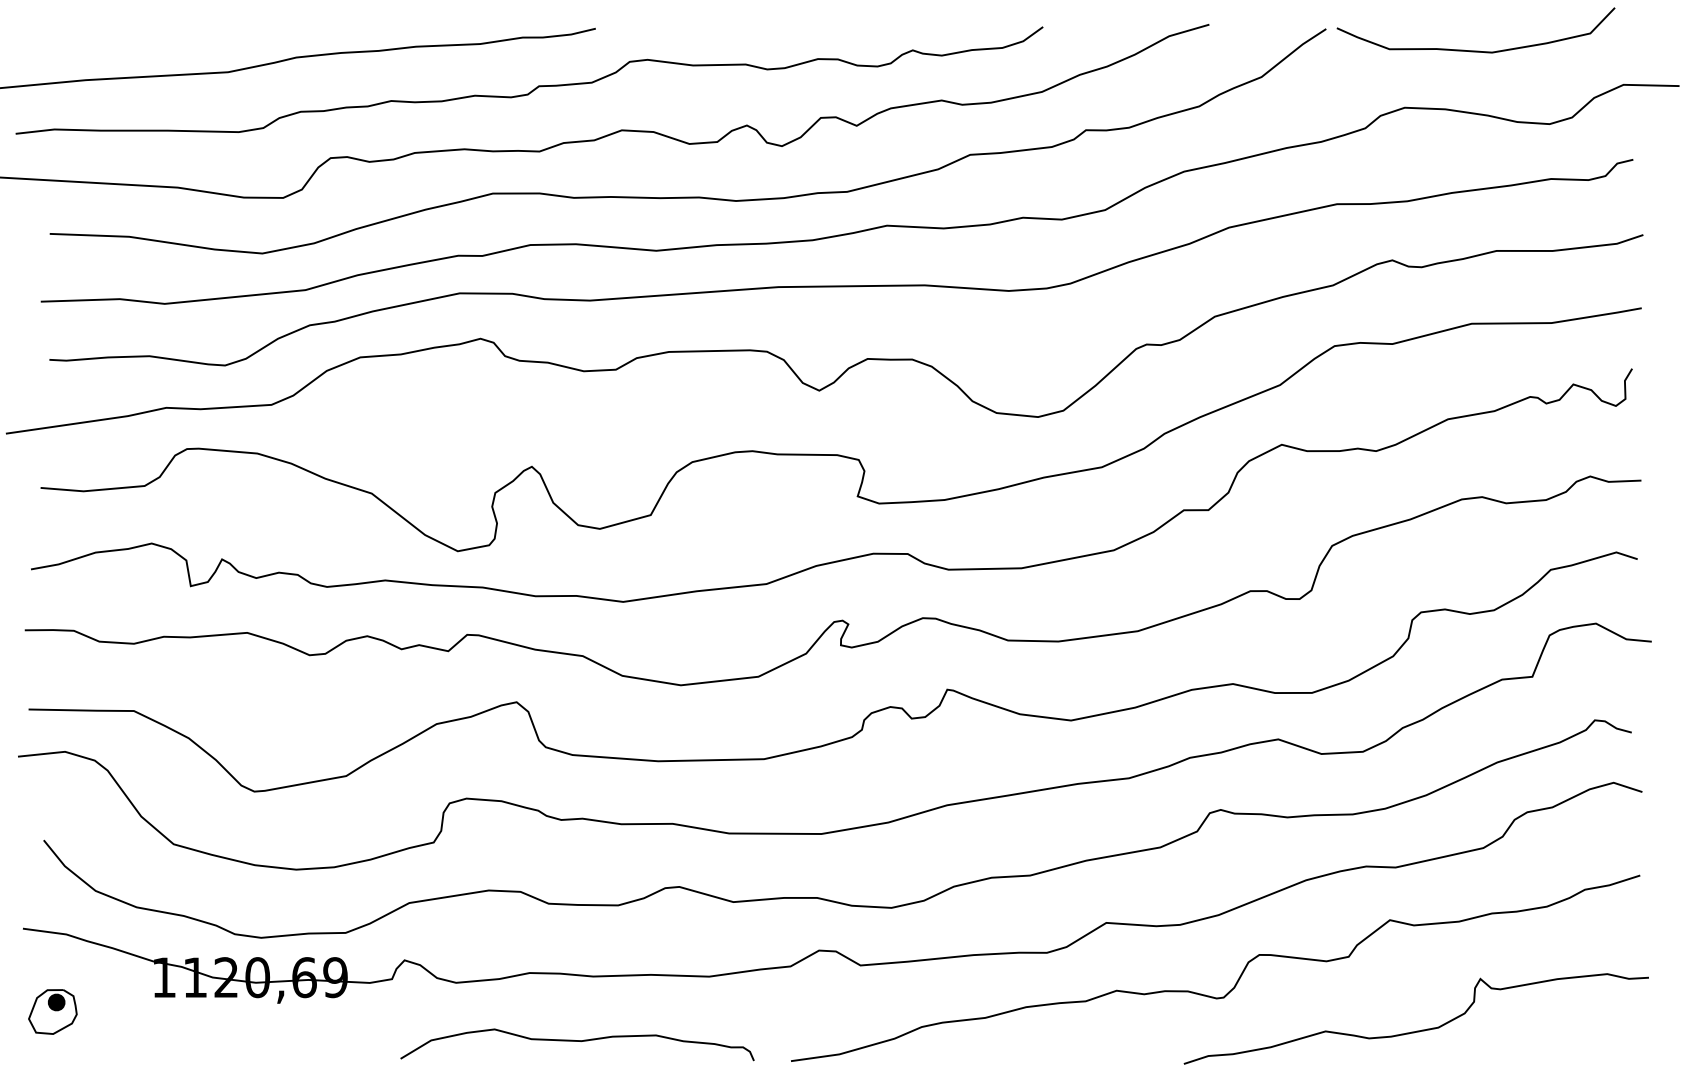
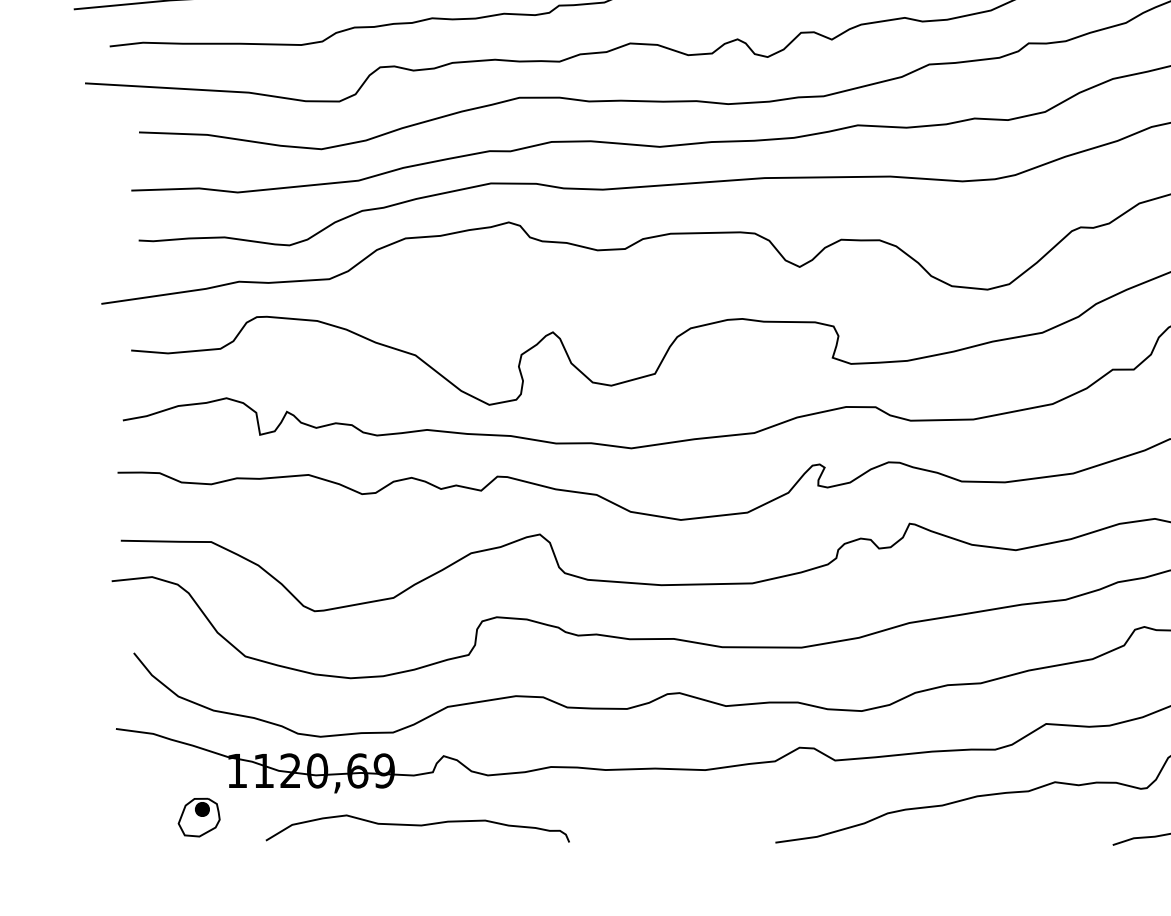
part: (52, 1011) -> (198, 817), moved
curve: (577, 1041) -> (417, 825), moved

